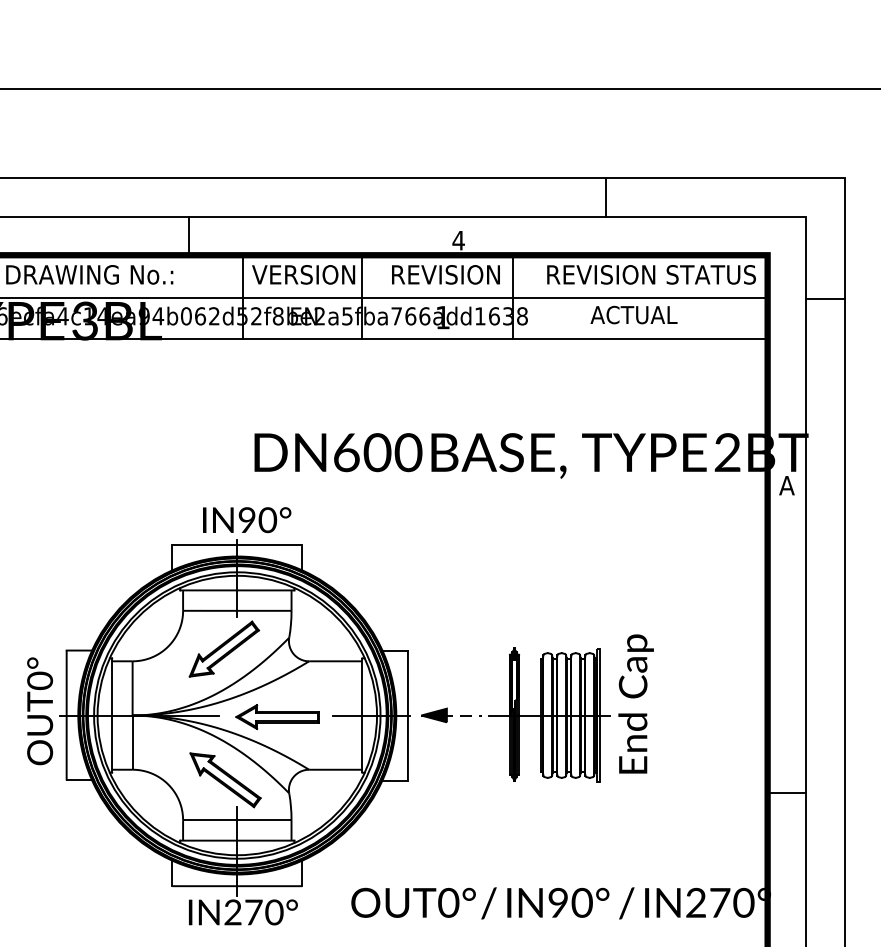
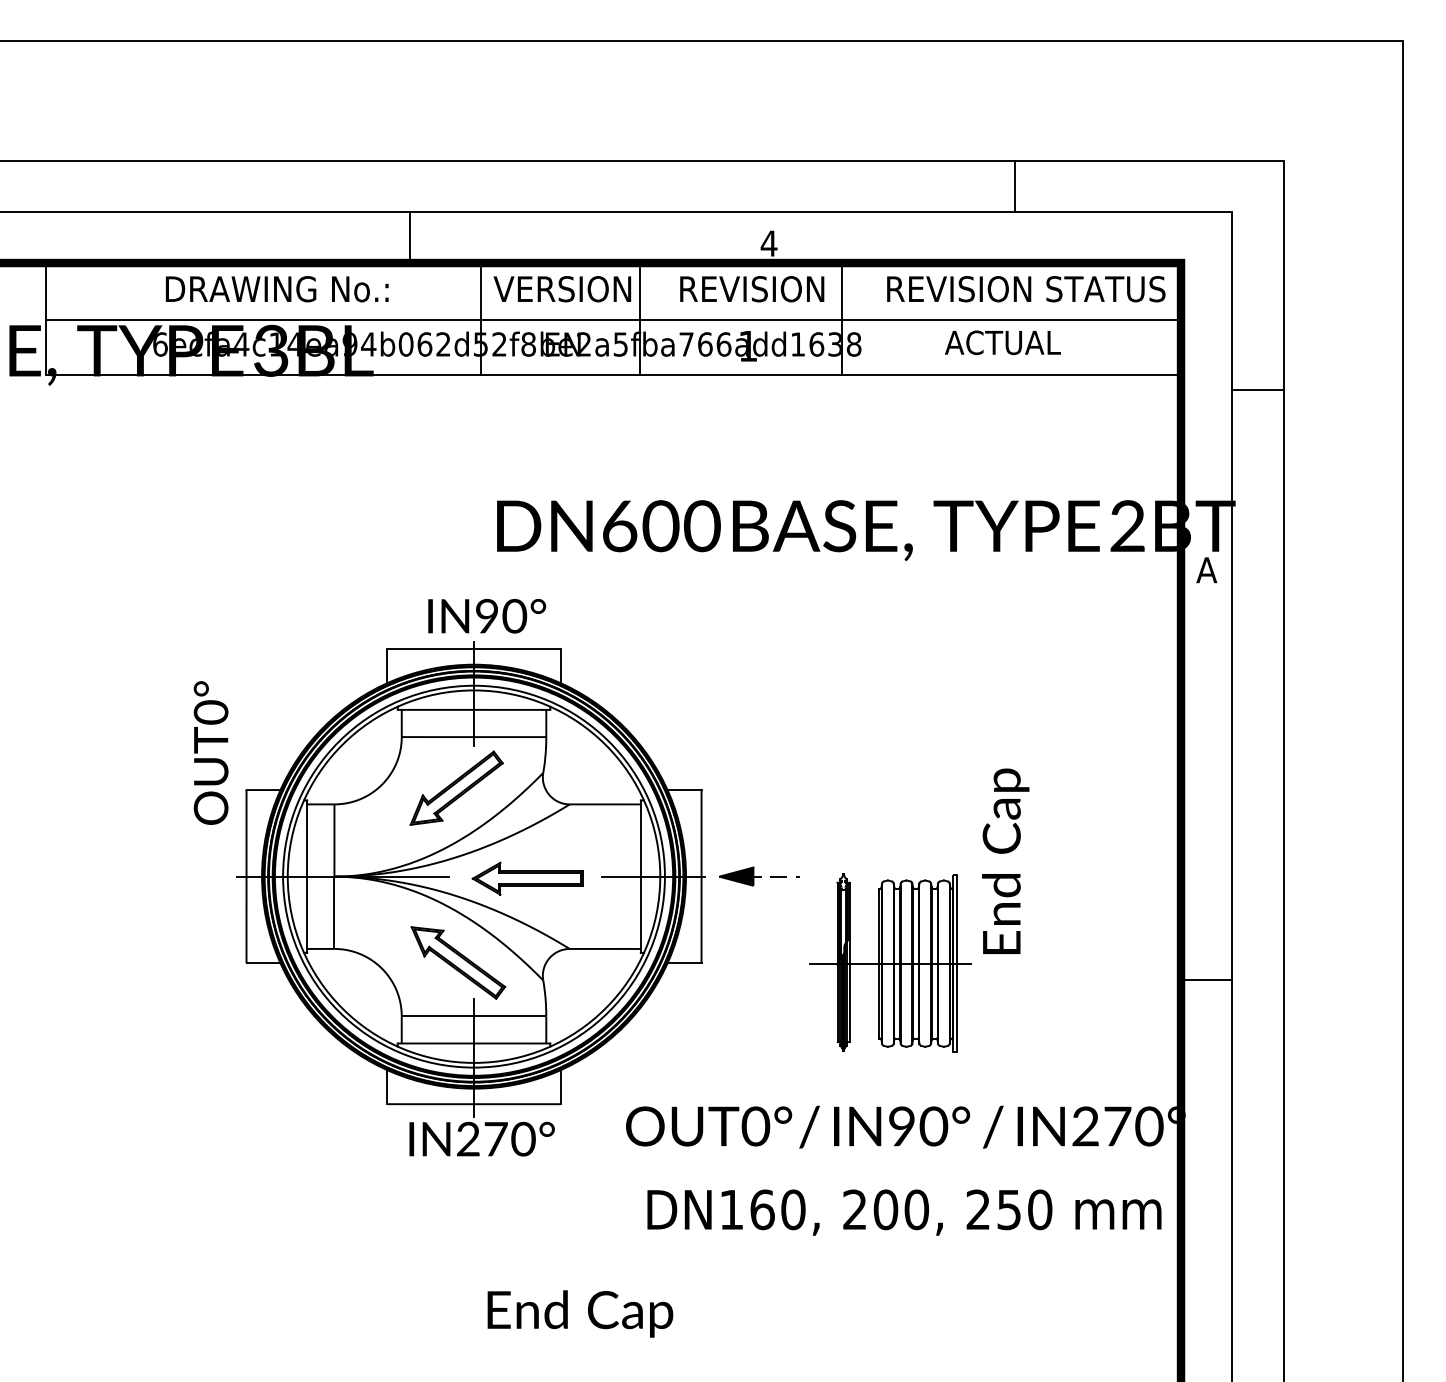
line: (605, 197) -> (1014, 185), moved
line: (824, 299) -> (1257, 389), moved
text: (39, 710) -> (210, 752), moved
part: (549, 714) -> (890, 962), moved

